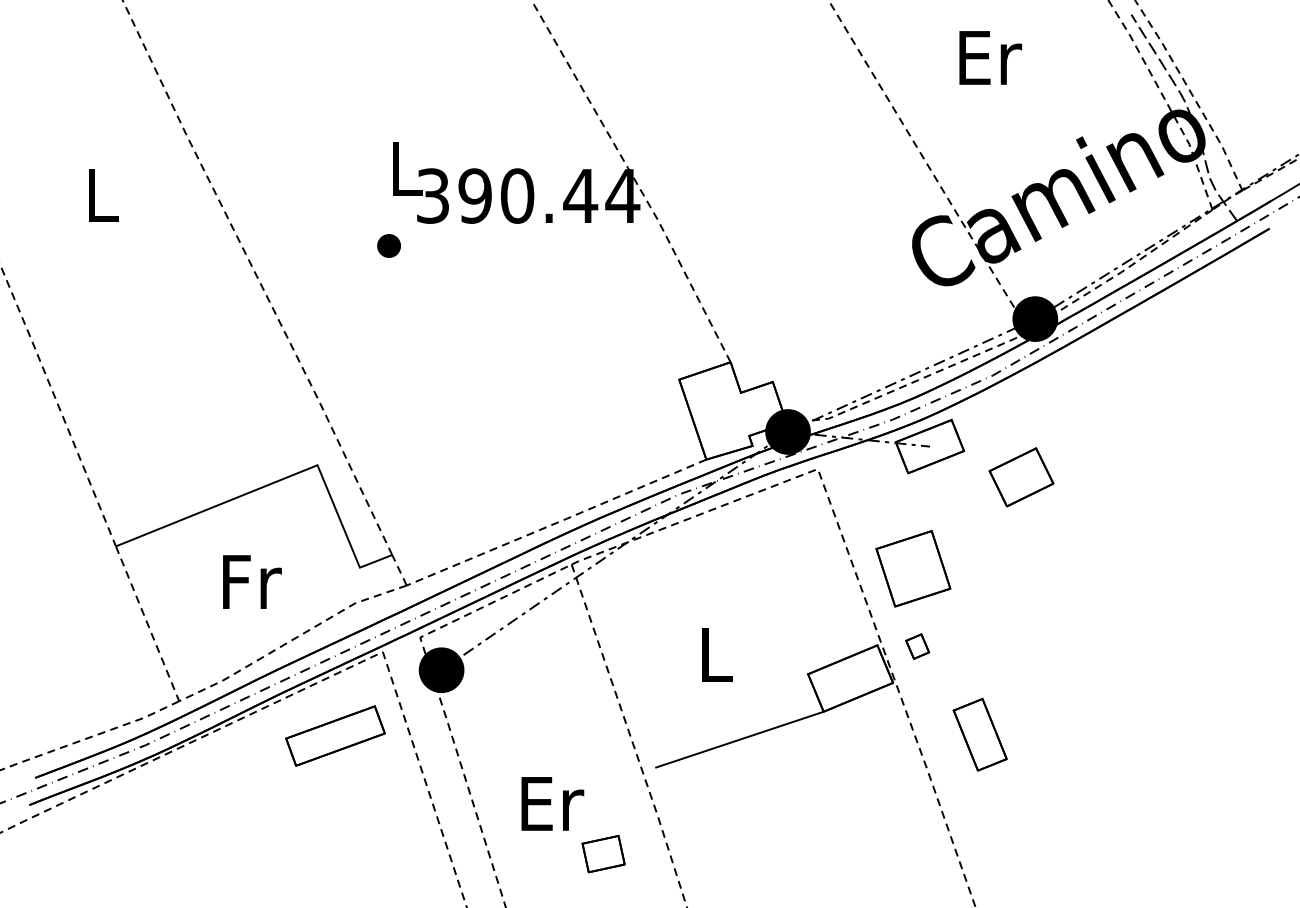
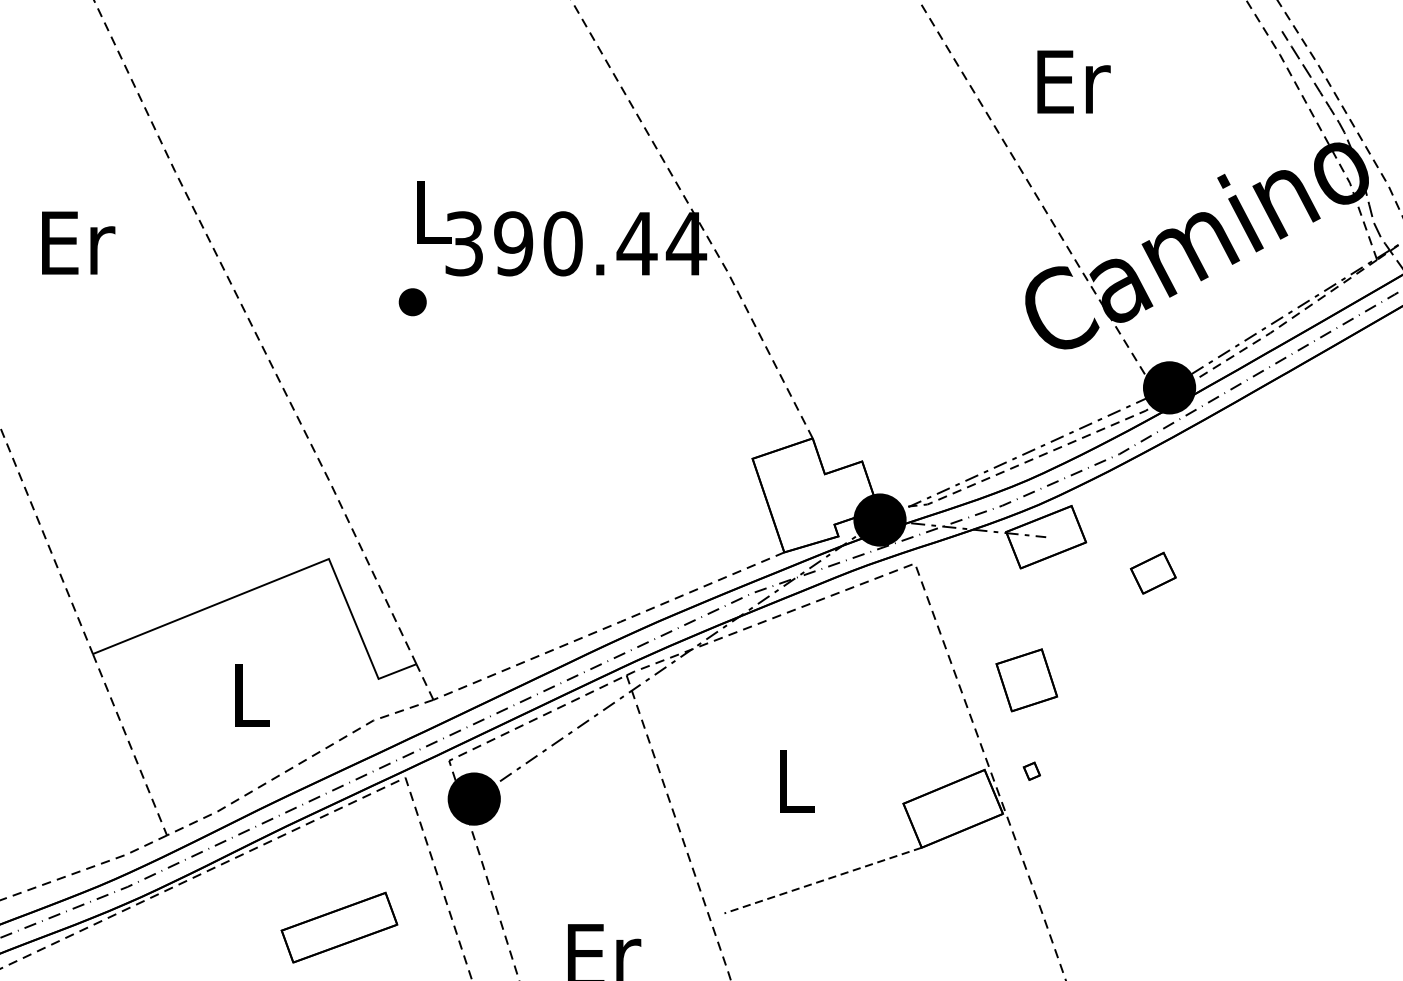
text: (990, 57) -> (1073, 81), moved
text: (103, 195) -> (78, 243), L -> Er
part: (1021, 477) -> (1153, 573), size x0.6
part: (913, 568) -> (1026, 679), size x0.7
text: (252, 581) -> (252, 695), Fr -> L
part: (917, 646) -> (1031, 771), size x0.6
part: (979, 734) -> (1104, 874), removed
part: (335, 735) -> (339, 927), moved
line: (739, 739) -> (823, 880), solid -> dashed

